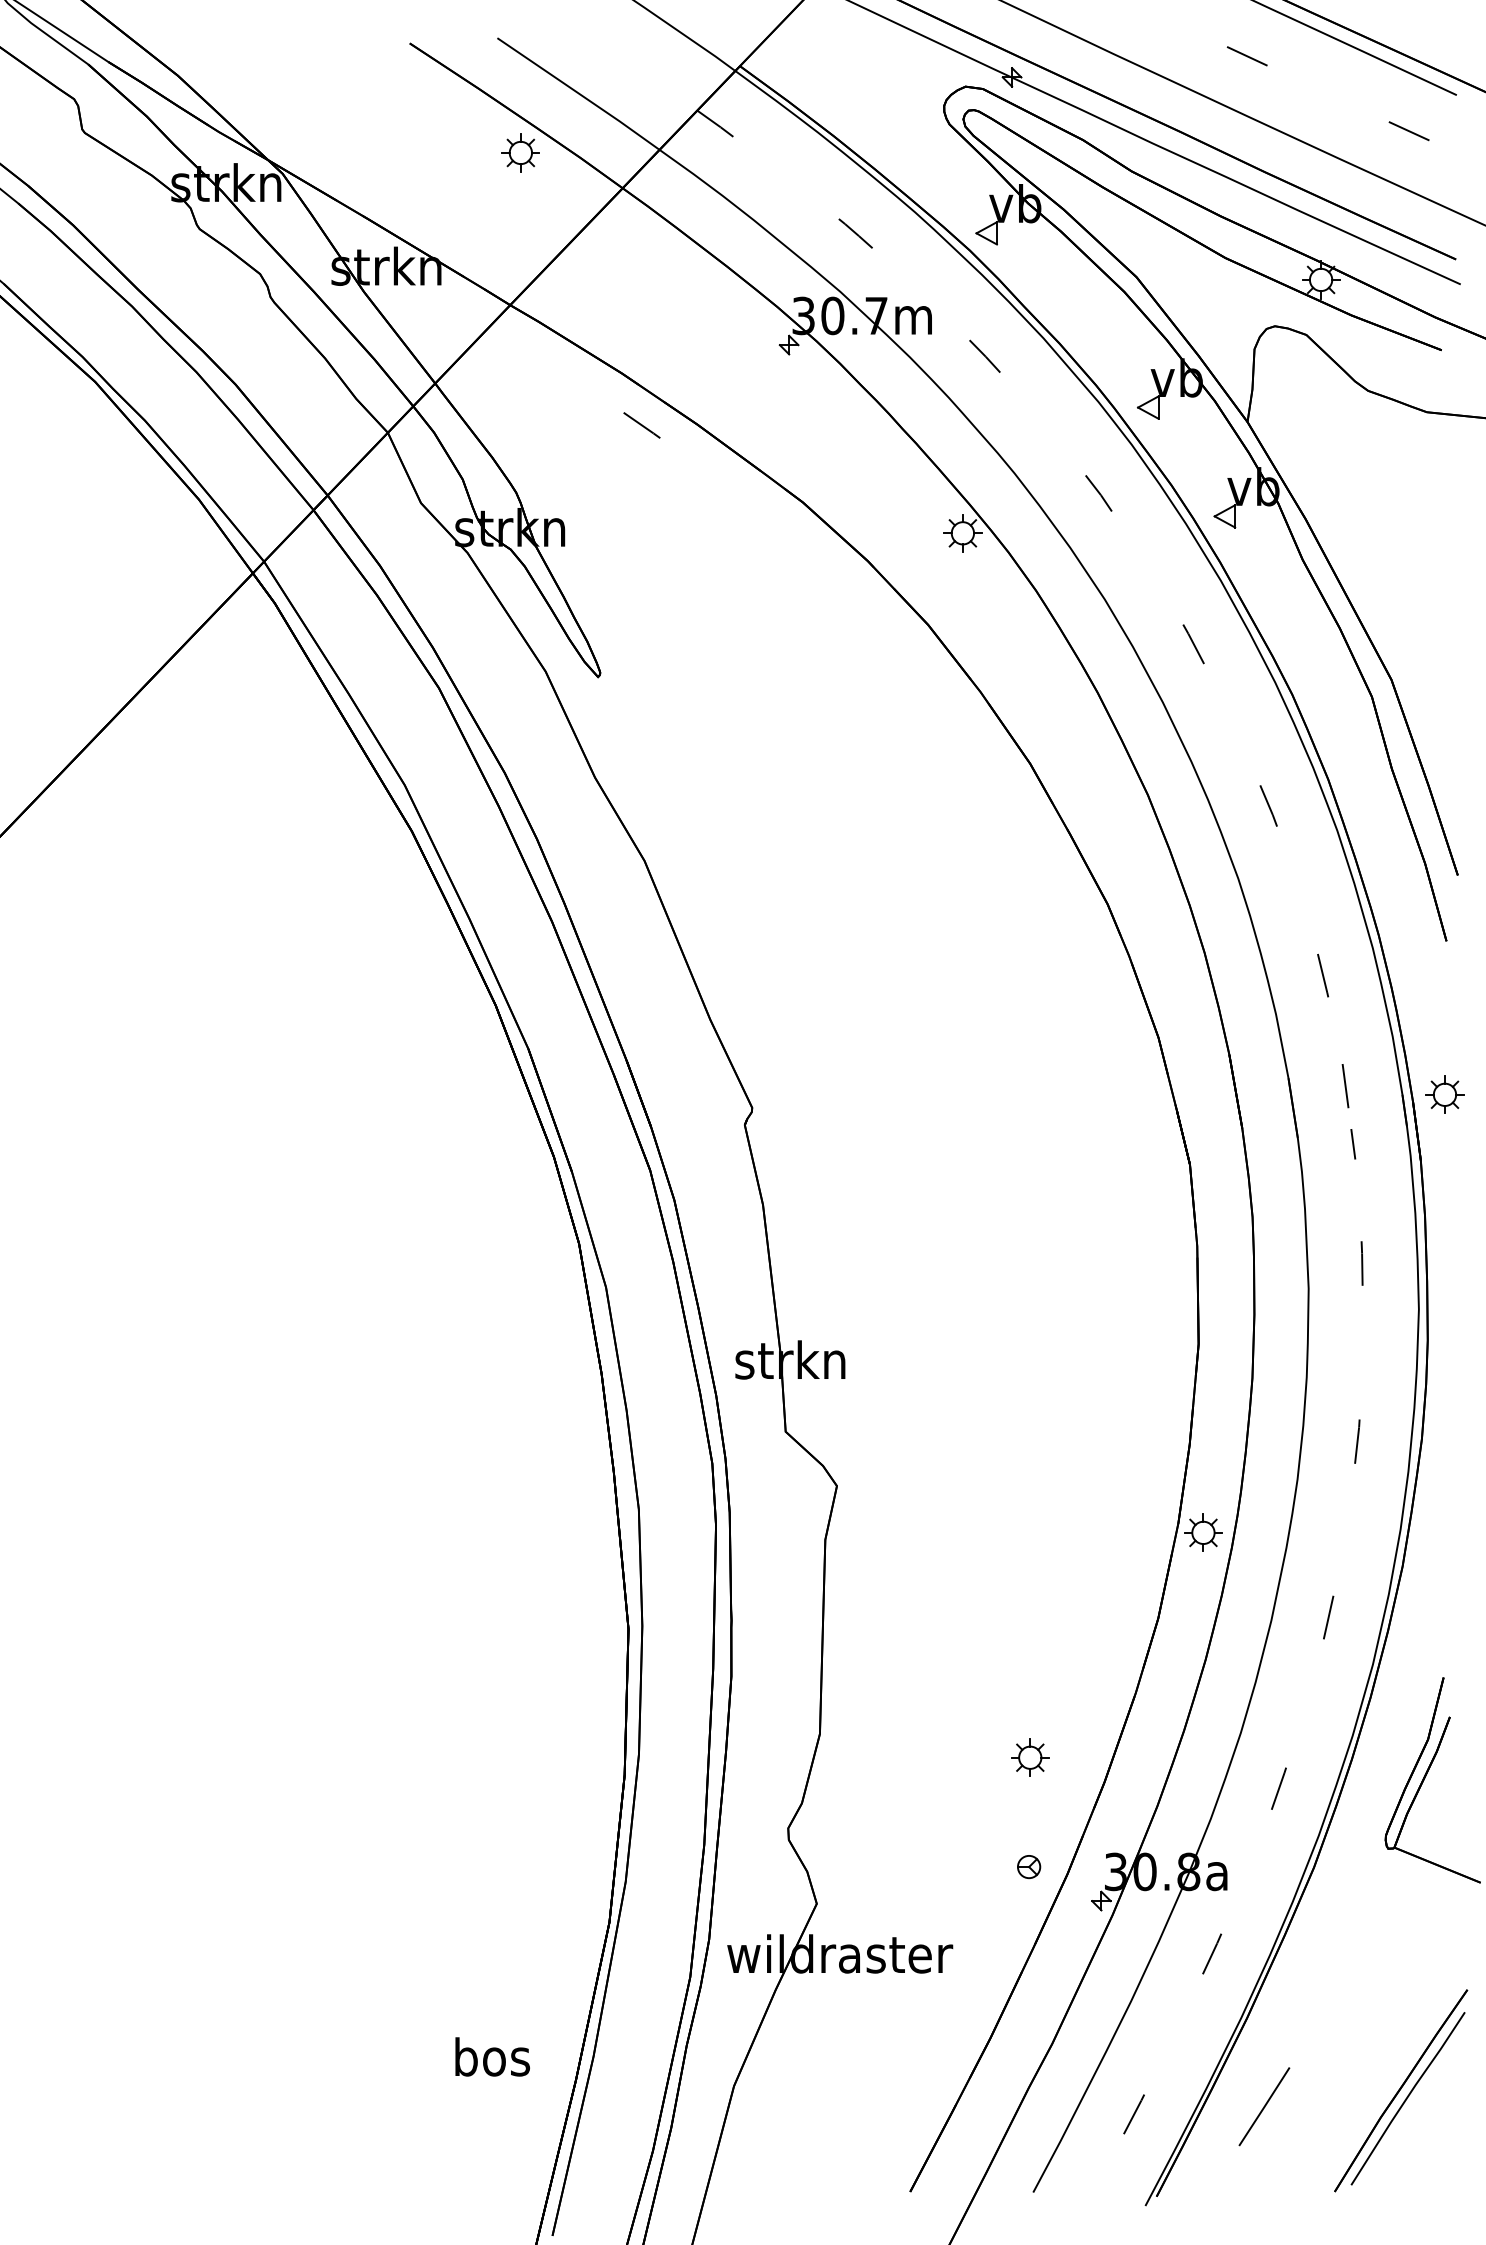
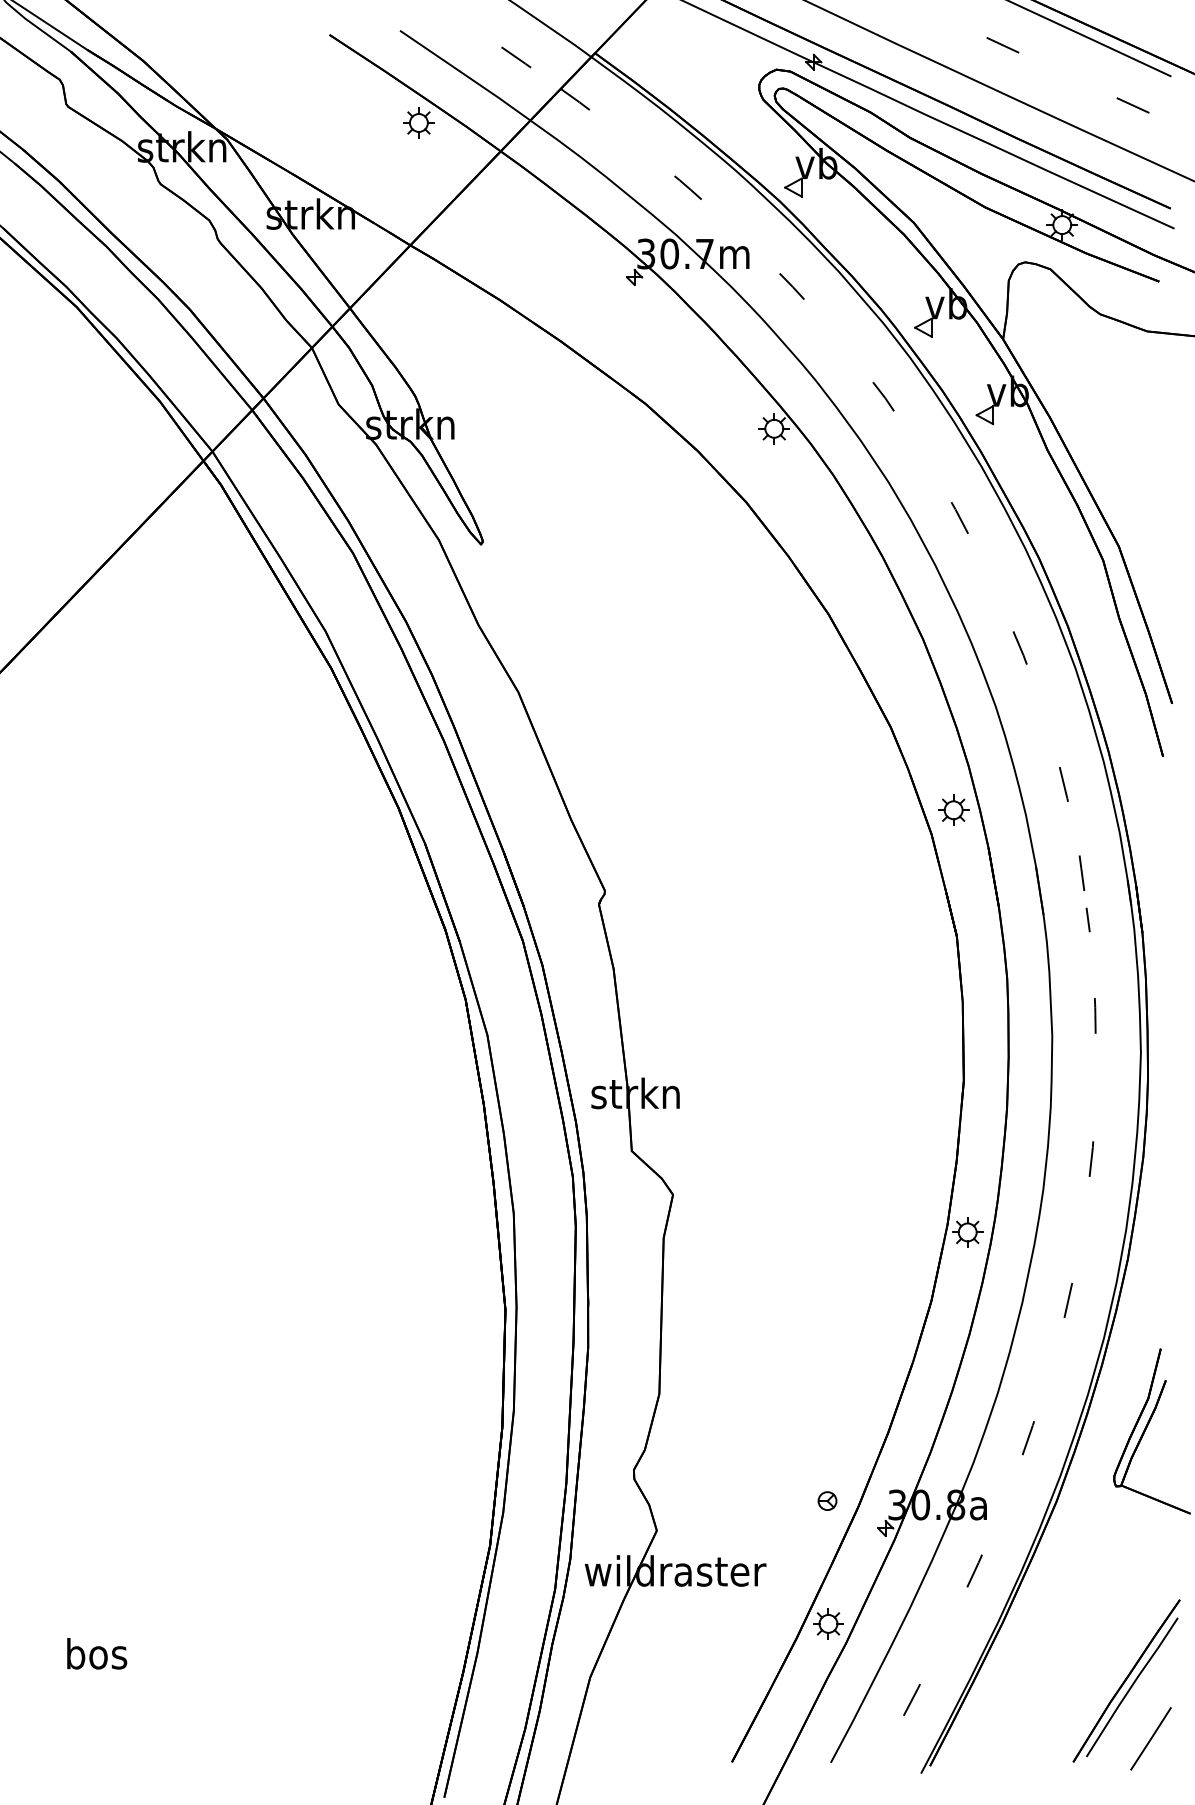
line: (641, 425) -> (515, 57), moved
part: (1444, 1094) -> (953, 810), moved
part: (1030, 1757) -> (828, 1623), moved
text: (492, 2056) -> (97, 1653), moved
line: (1264, 2106) -> (1151, 1738), moved

